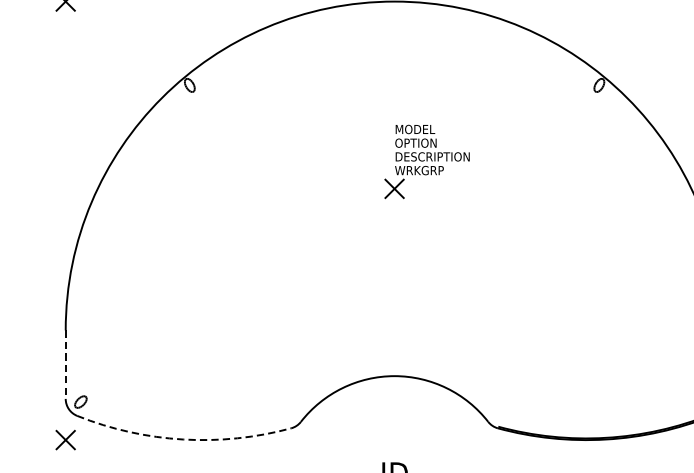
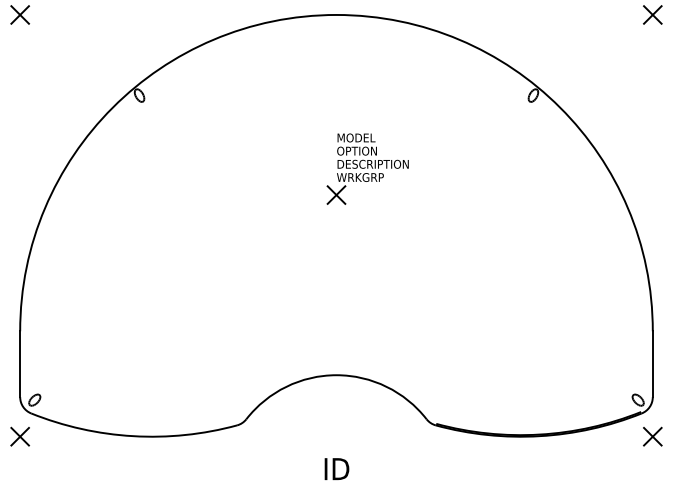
line: (66, 364) -> (20, 364), dashed -> solid
arc: (183, 439) -> (133, 436), dashed -> solid

